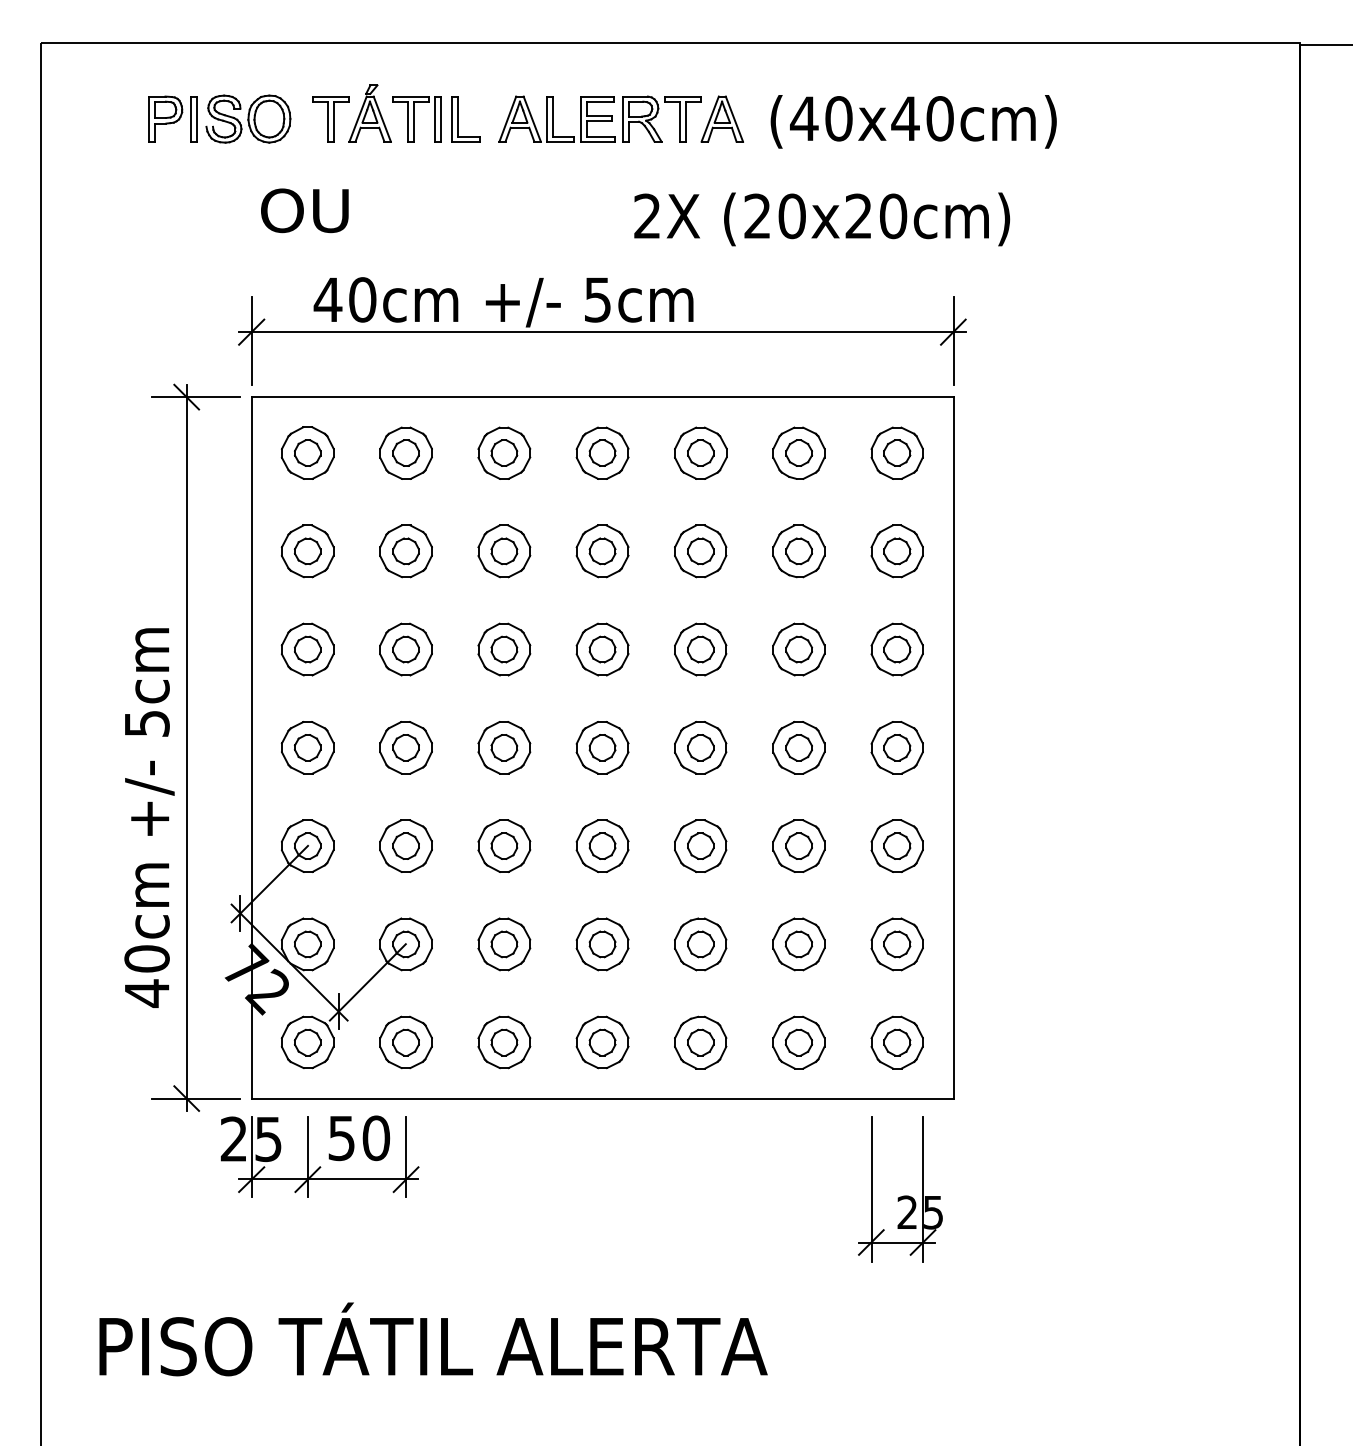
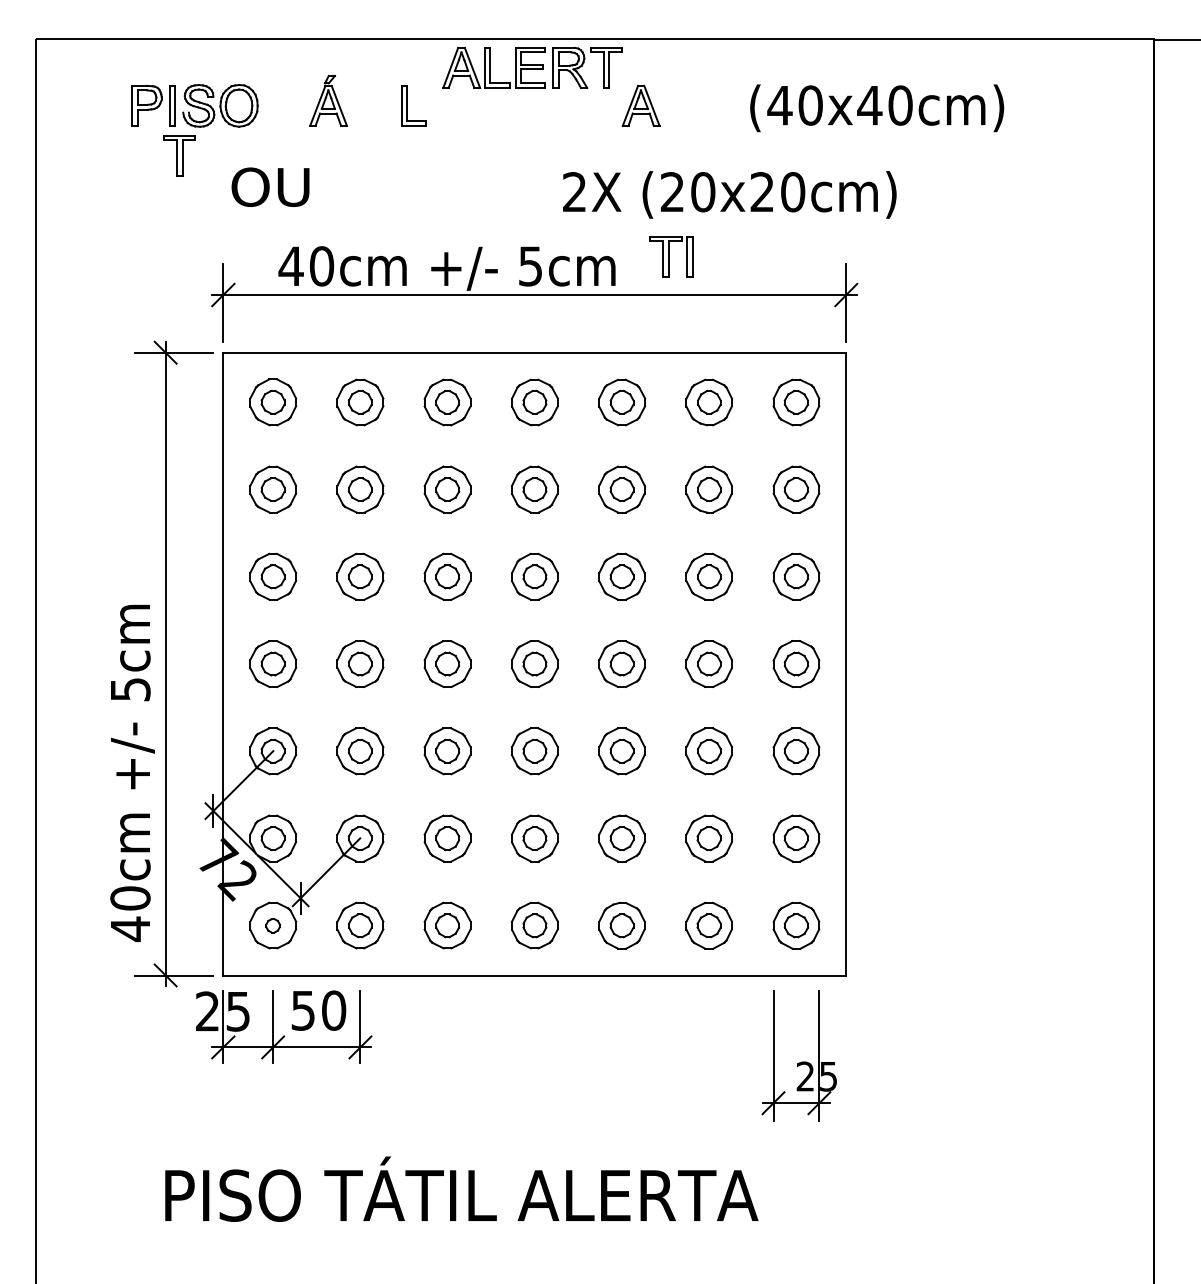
part: (330, 118) -> (179, 155), moved
part: (417, 118) -> (671, 256), moved
part: (599, 118) -> (532, 67), moved
text: (914, 122) -> (877, 108), moved
text: (149, 818) -> (132, 773), moved
part: (307, 1042) -> (272, 925), size x0.6
text: (433, 1338) -> (461, 1188), moved

